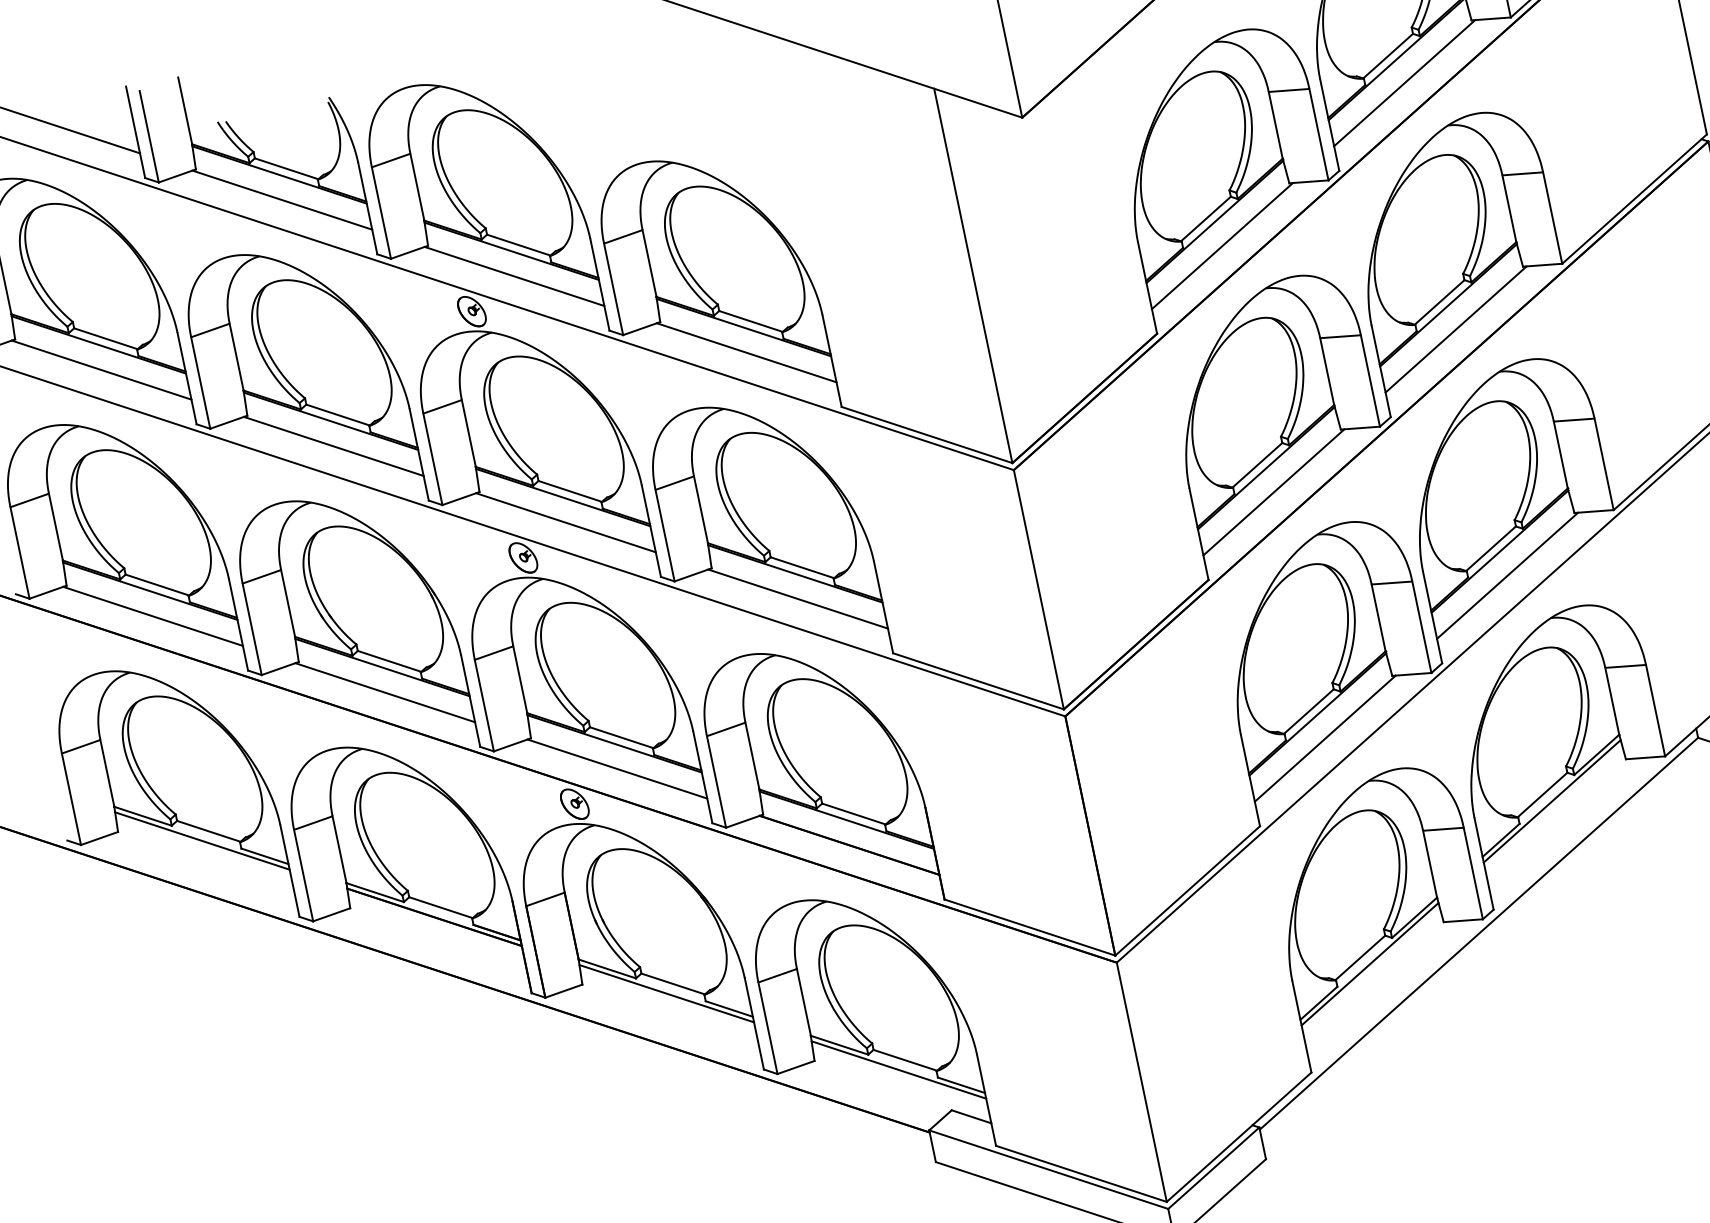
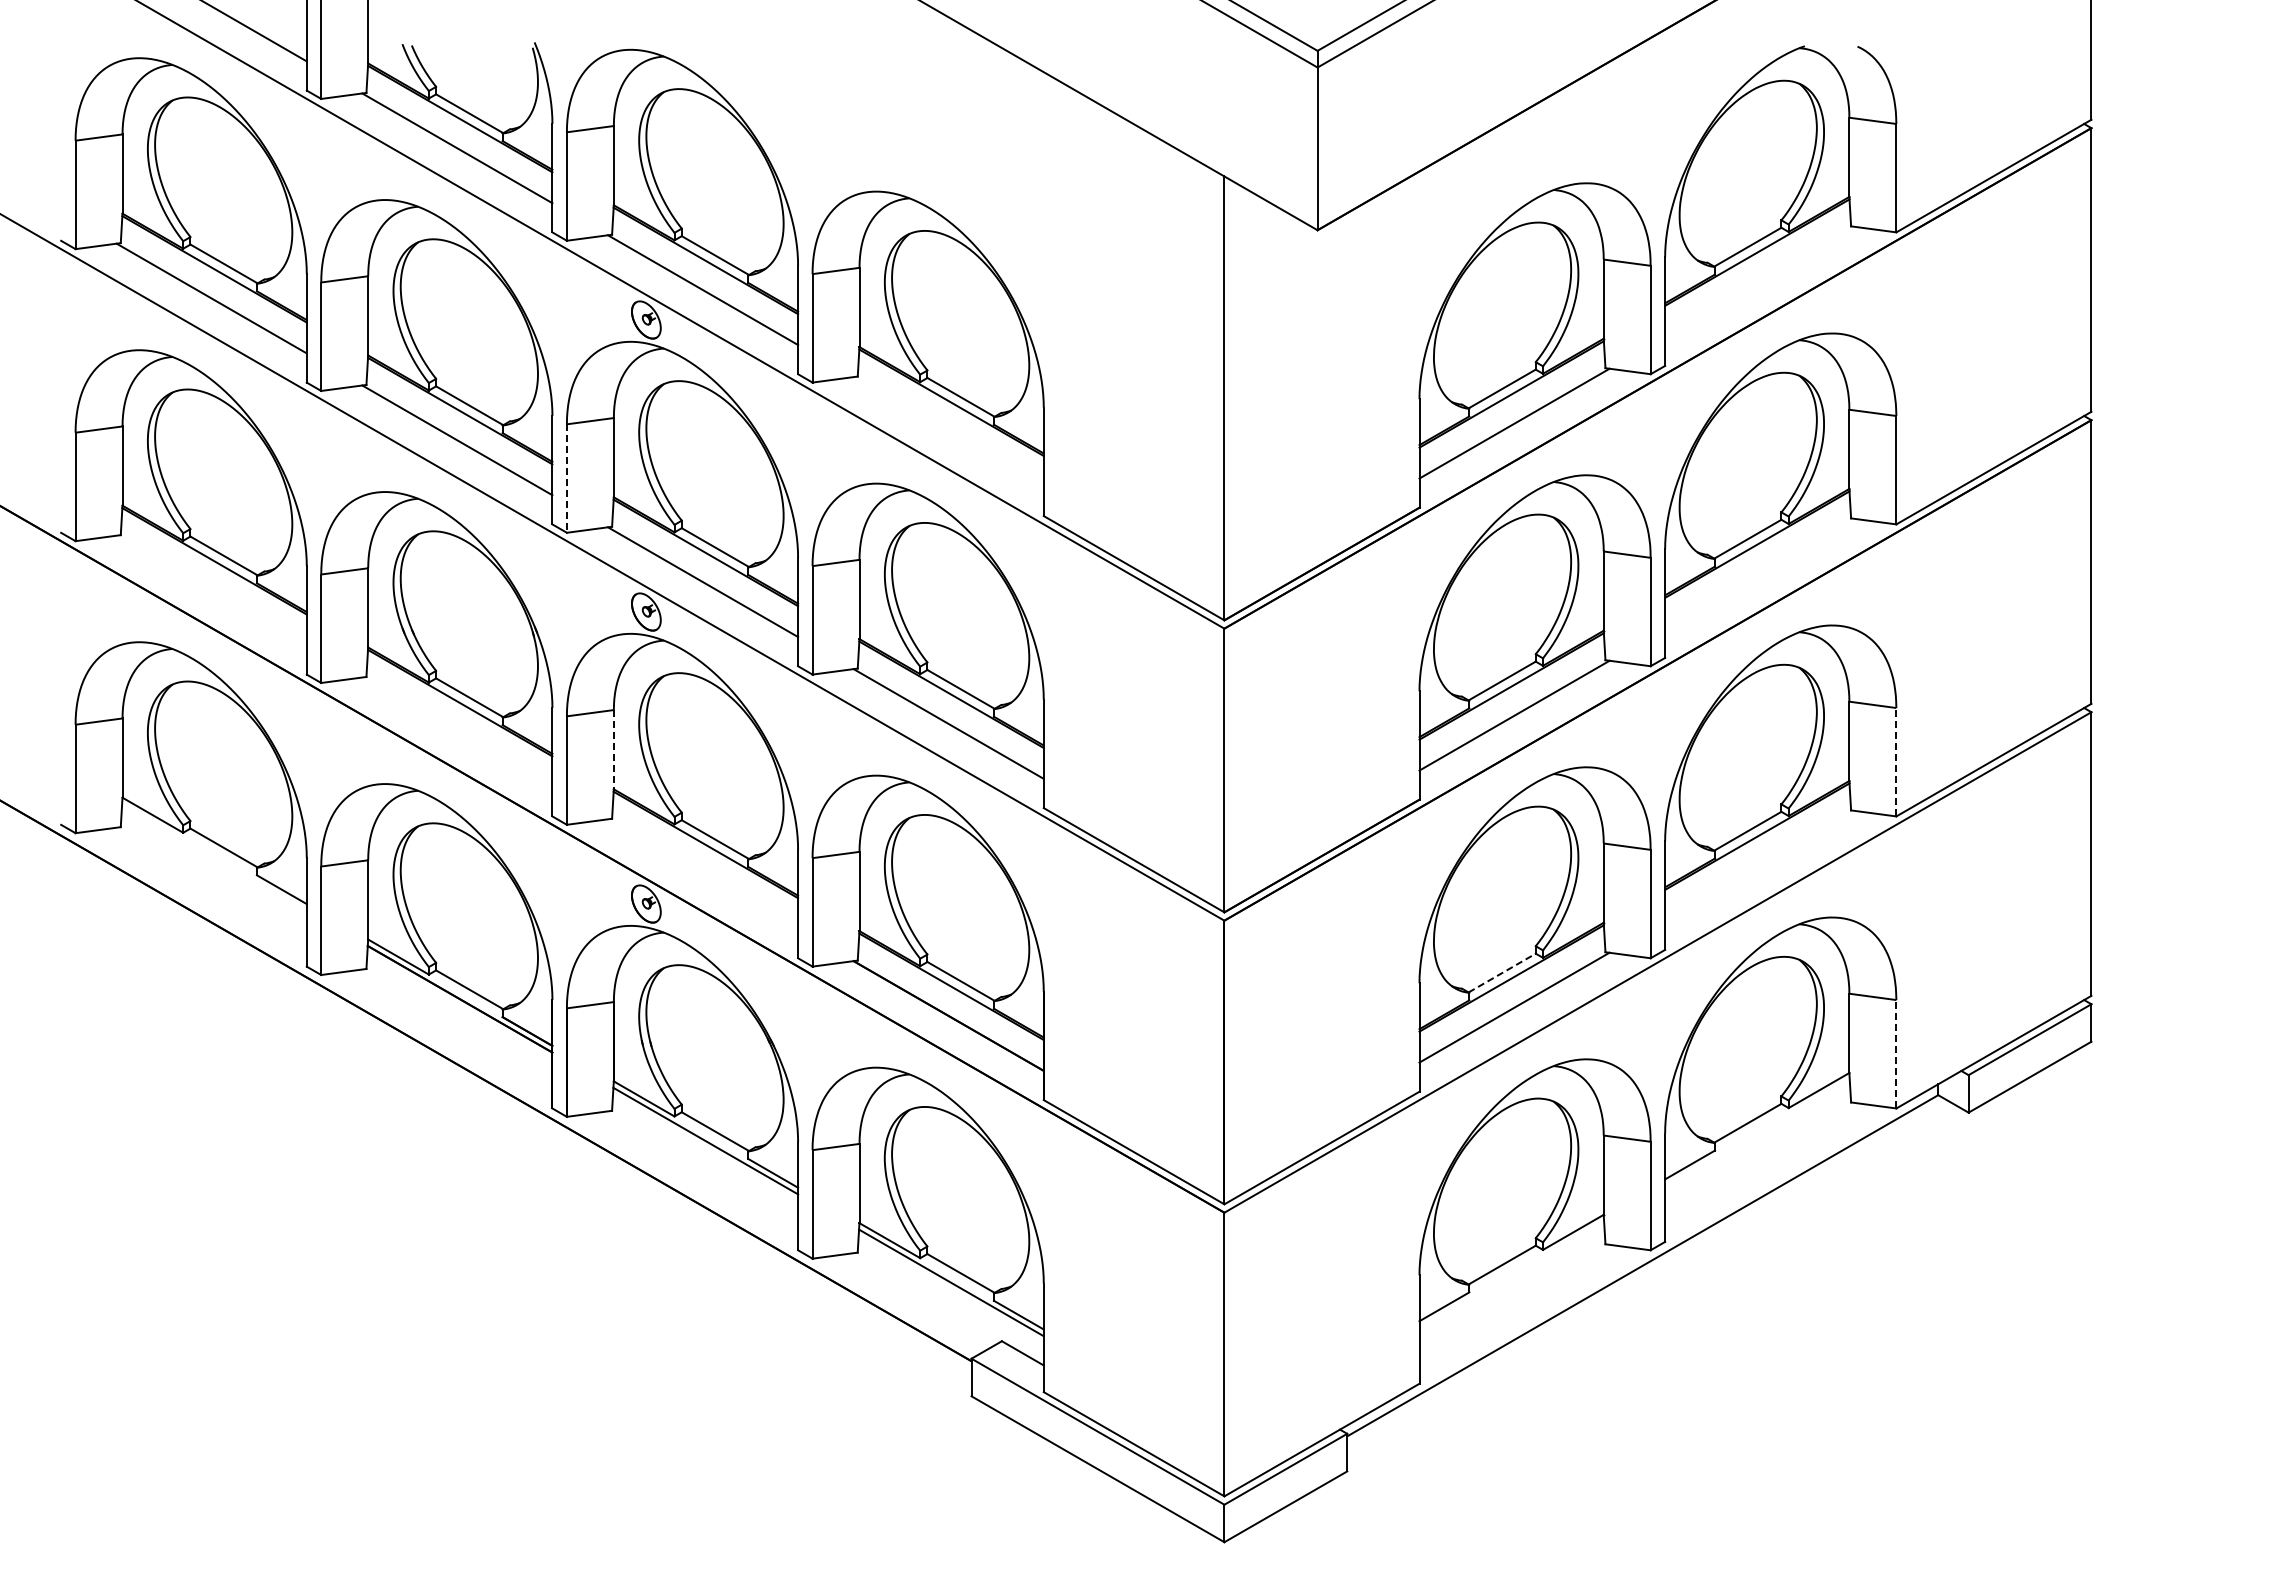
line: (1404, 82) -> (1760, 281), removed
line: (1456, 329) -> (1760, 573), removed
line: (746, 352) -> (948, 431), removed
line: (432, 460) -> (566, 479), solid -> dashed
line: (1604, 463) -> (1896, 761), solid -> dashed
line: (1507, 575) -> (1760, 865), removed
line: (152, 616) -> (211, 590), removed
line: (519, 679) -> (613, 749), solid -> dashed
line: (385, 692) -> (457, 732), removed
line: (1655, 709) -> (1896, 1053), solid -> dashed
line: (1309, 711) -> (1502, 973), solid -> dashed
line: (617, 769) -> (702, 874), removed
line: (1552, 801) -> (1757, 1132), removed
line: (202, 841) -> (214, 857), removed
line: (1369, 964) -> (1511, 1274), removed

